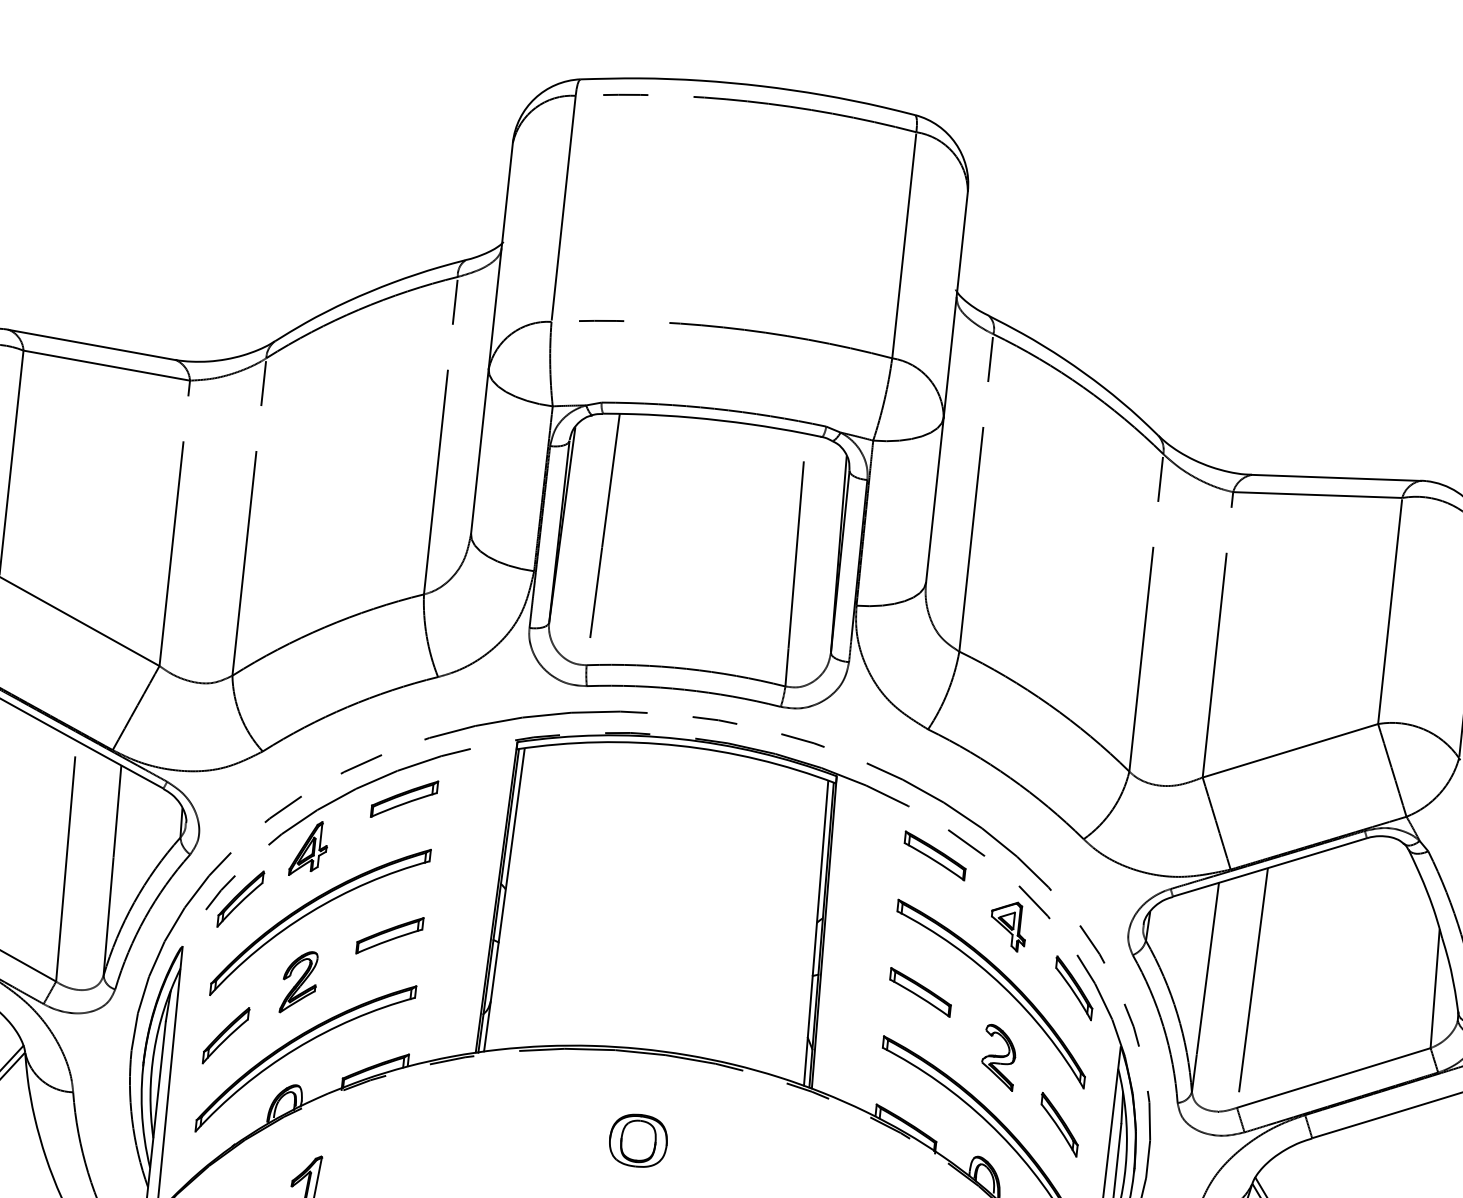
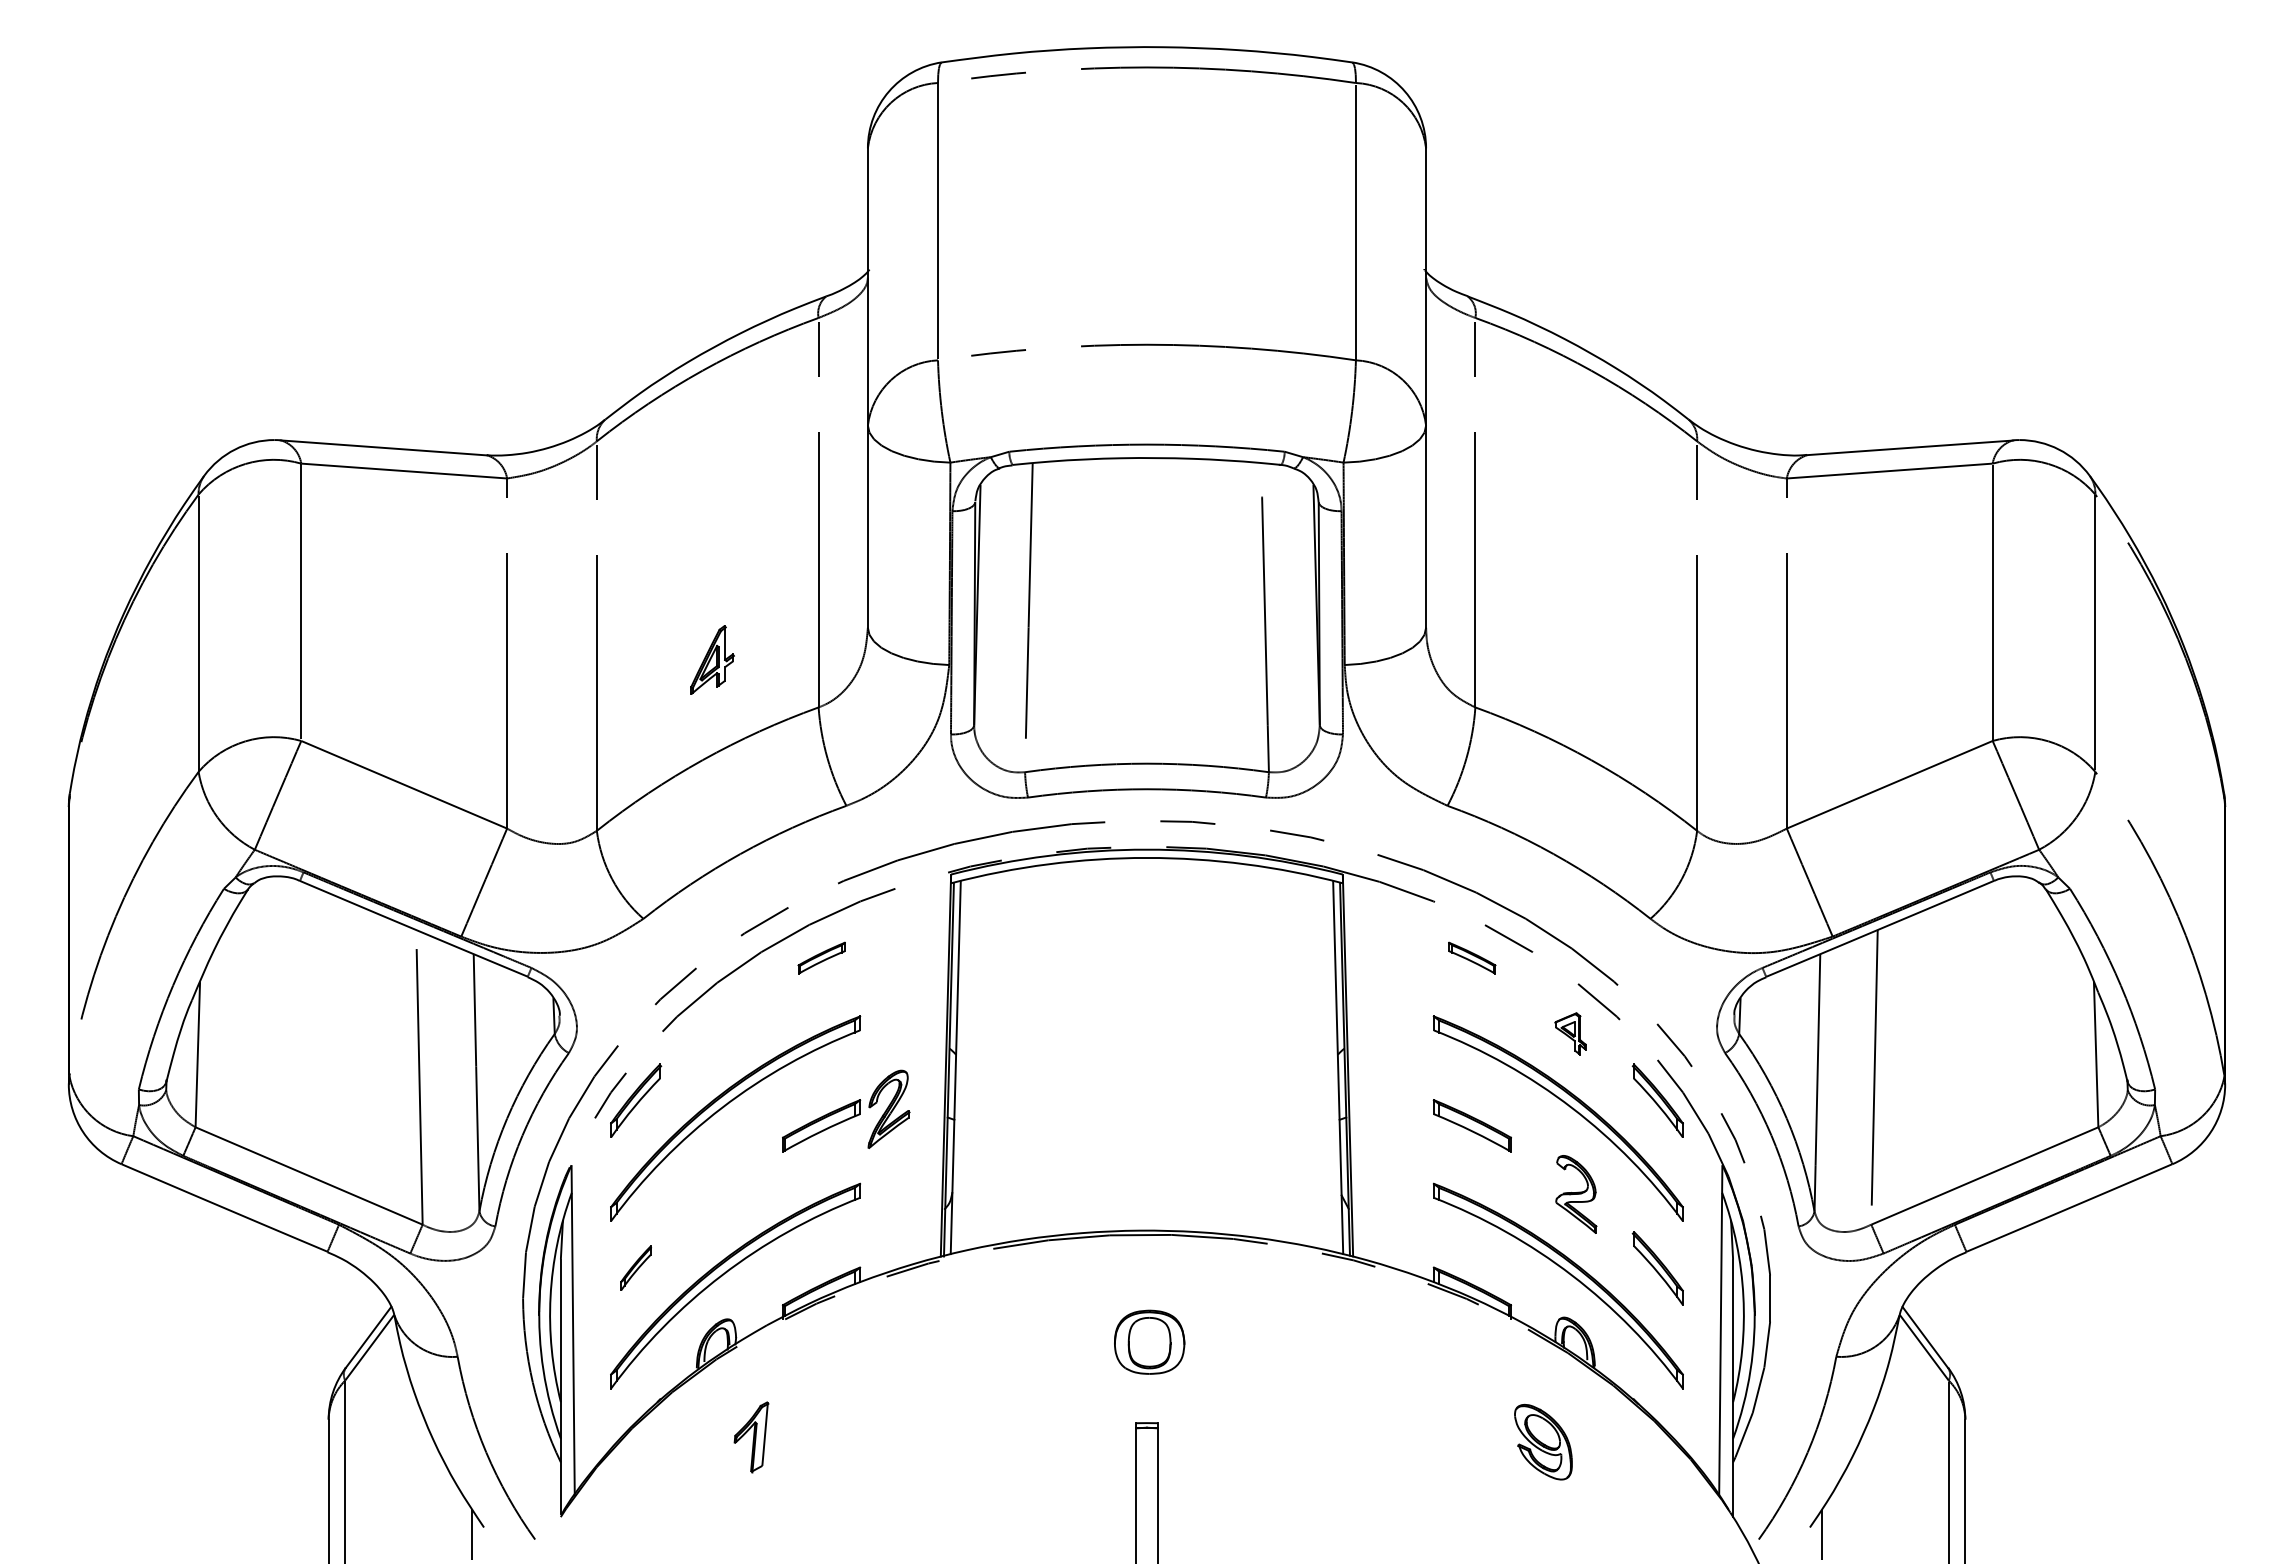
part: (404, 798) -> (821, 957), size x0.6
part: (309, 848) -> (712, 659), moved
part: (934, 855) -> (1471, 957), size x0.6
part: (1008, 925) -> (1570, 1033), size x0.7
part: (299, 981) -> (888, 1108), moved
part: (226, 1035) -> (636, 1268), size x0.6

